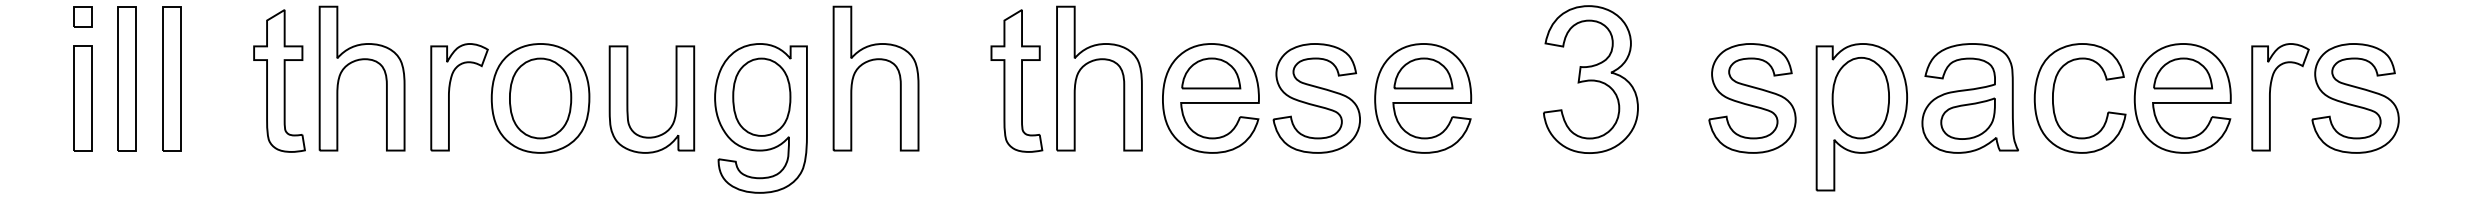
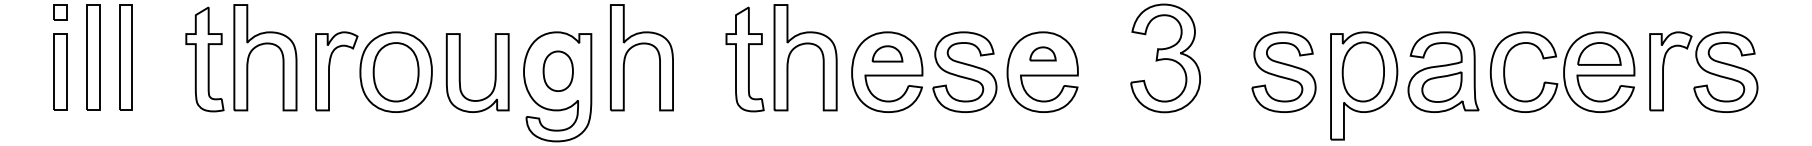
part: (1211, 73) -> (887, 53), size x0.7
part: (1423, 73) -> (1042, 53), size x0.6
part: (761, 96) -> (558, 70), size x0.7

